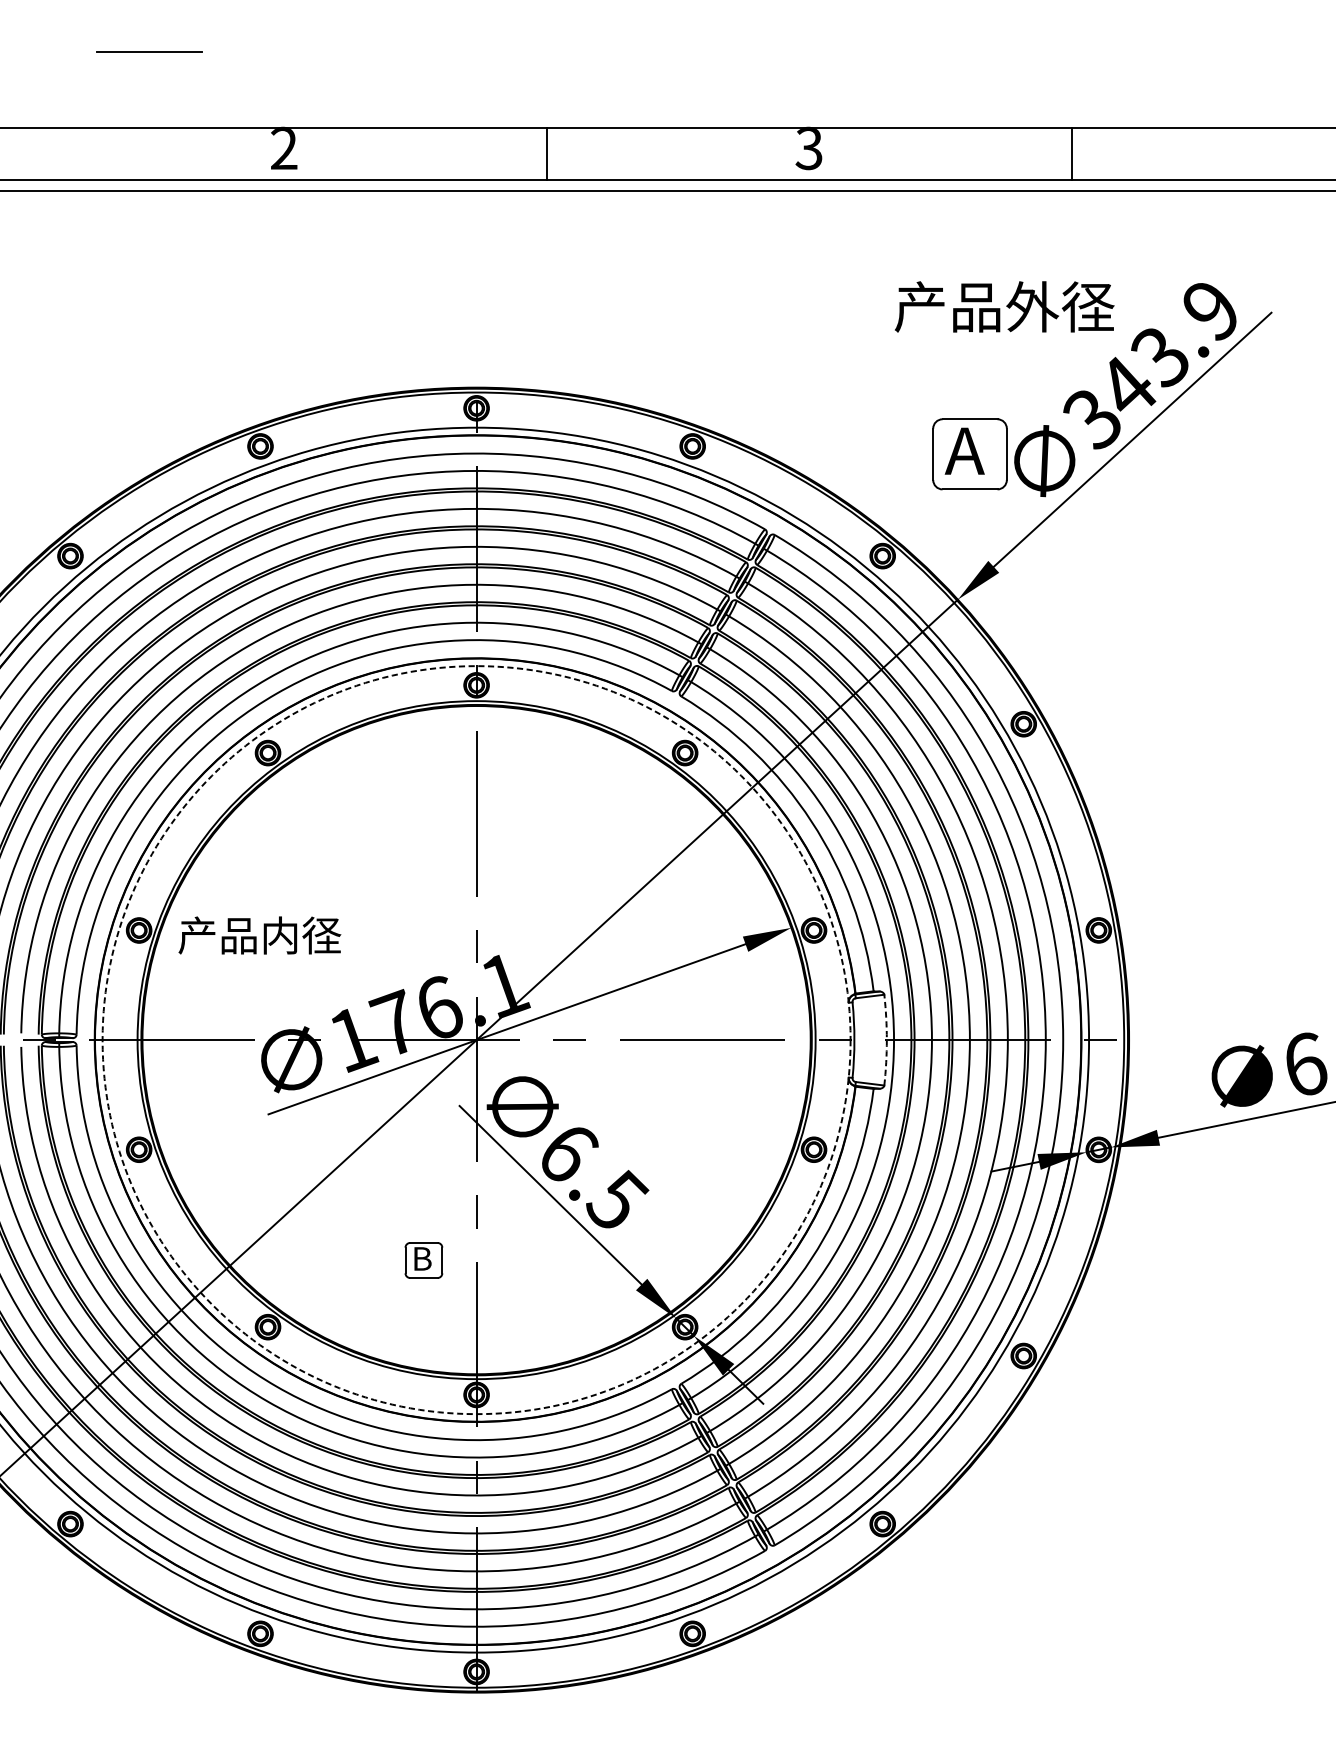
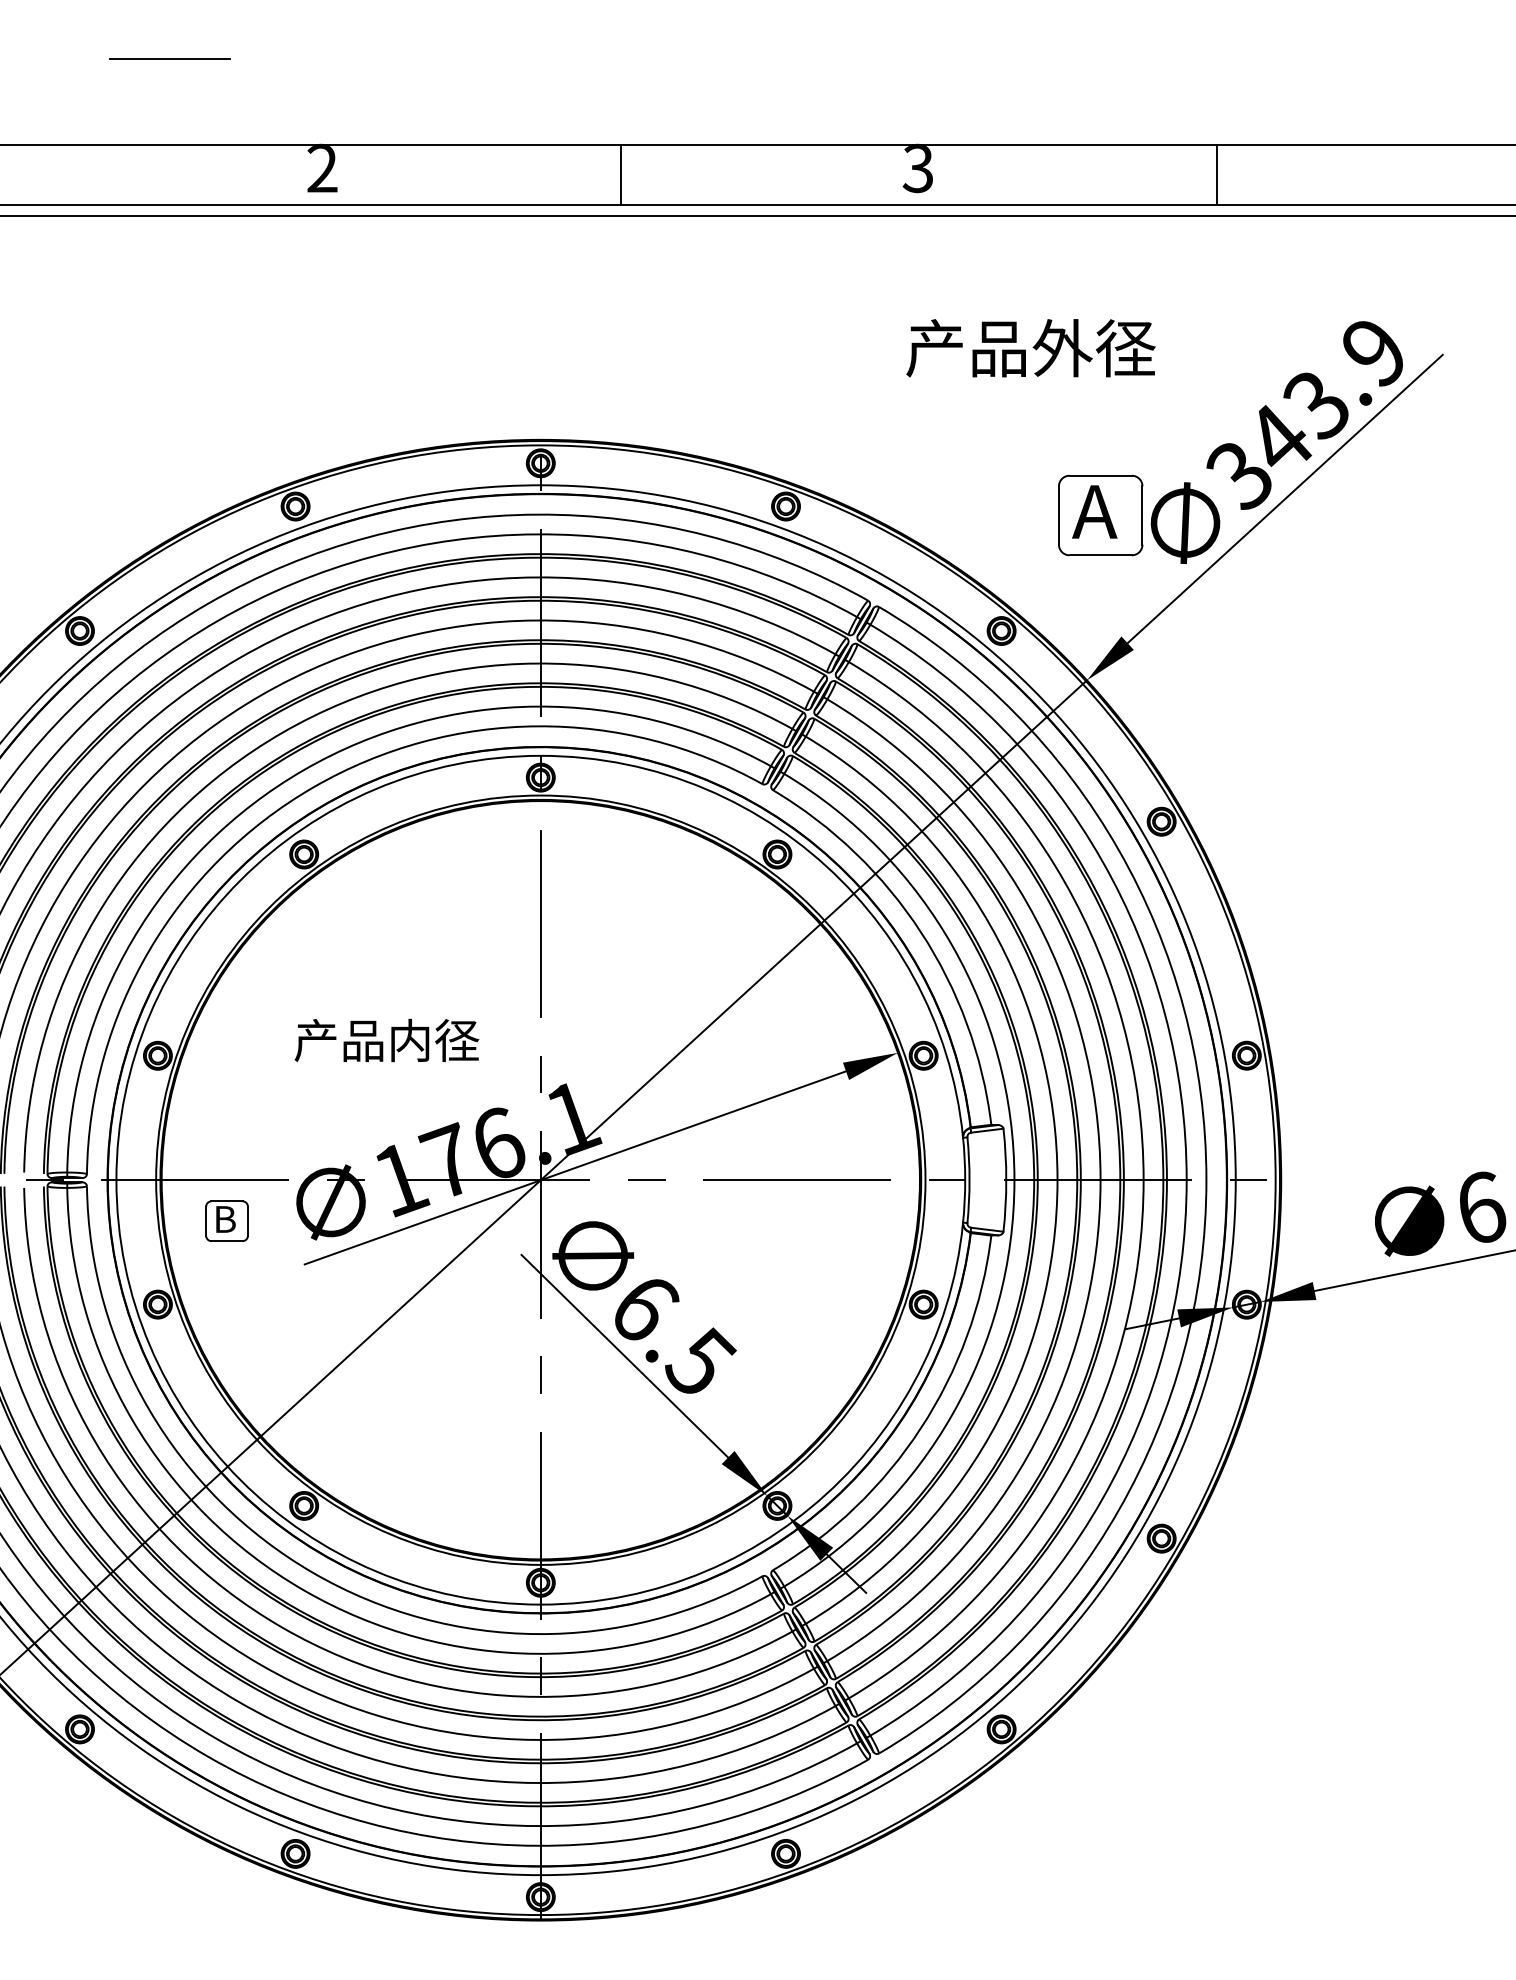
text: (1004, 307) -> (1030, 348), moved
text: (259, 935) -> (386, 1040), moved
circle: (476, 1039) -> (540, 1179), dashed -> solid
arc: (887, 1040) -> (1006, 1180), dashed -> solid
part: (423, 1259) -> (226, 1220), moved

